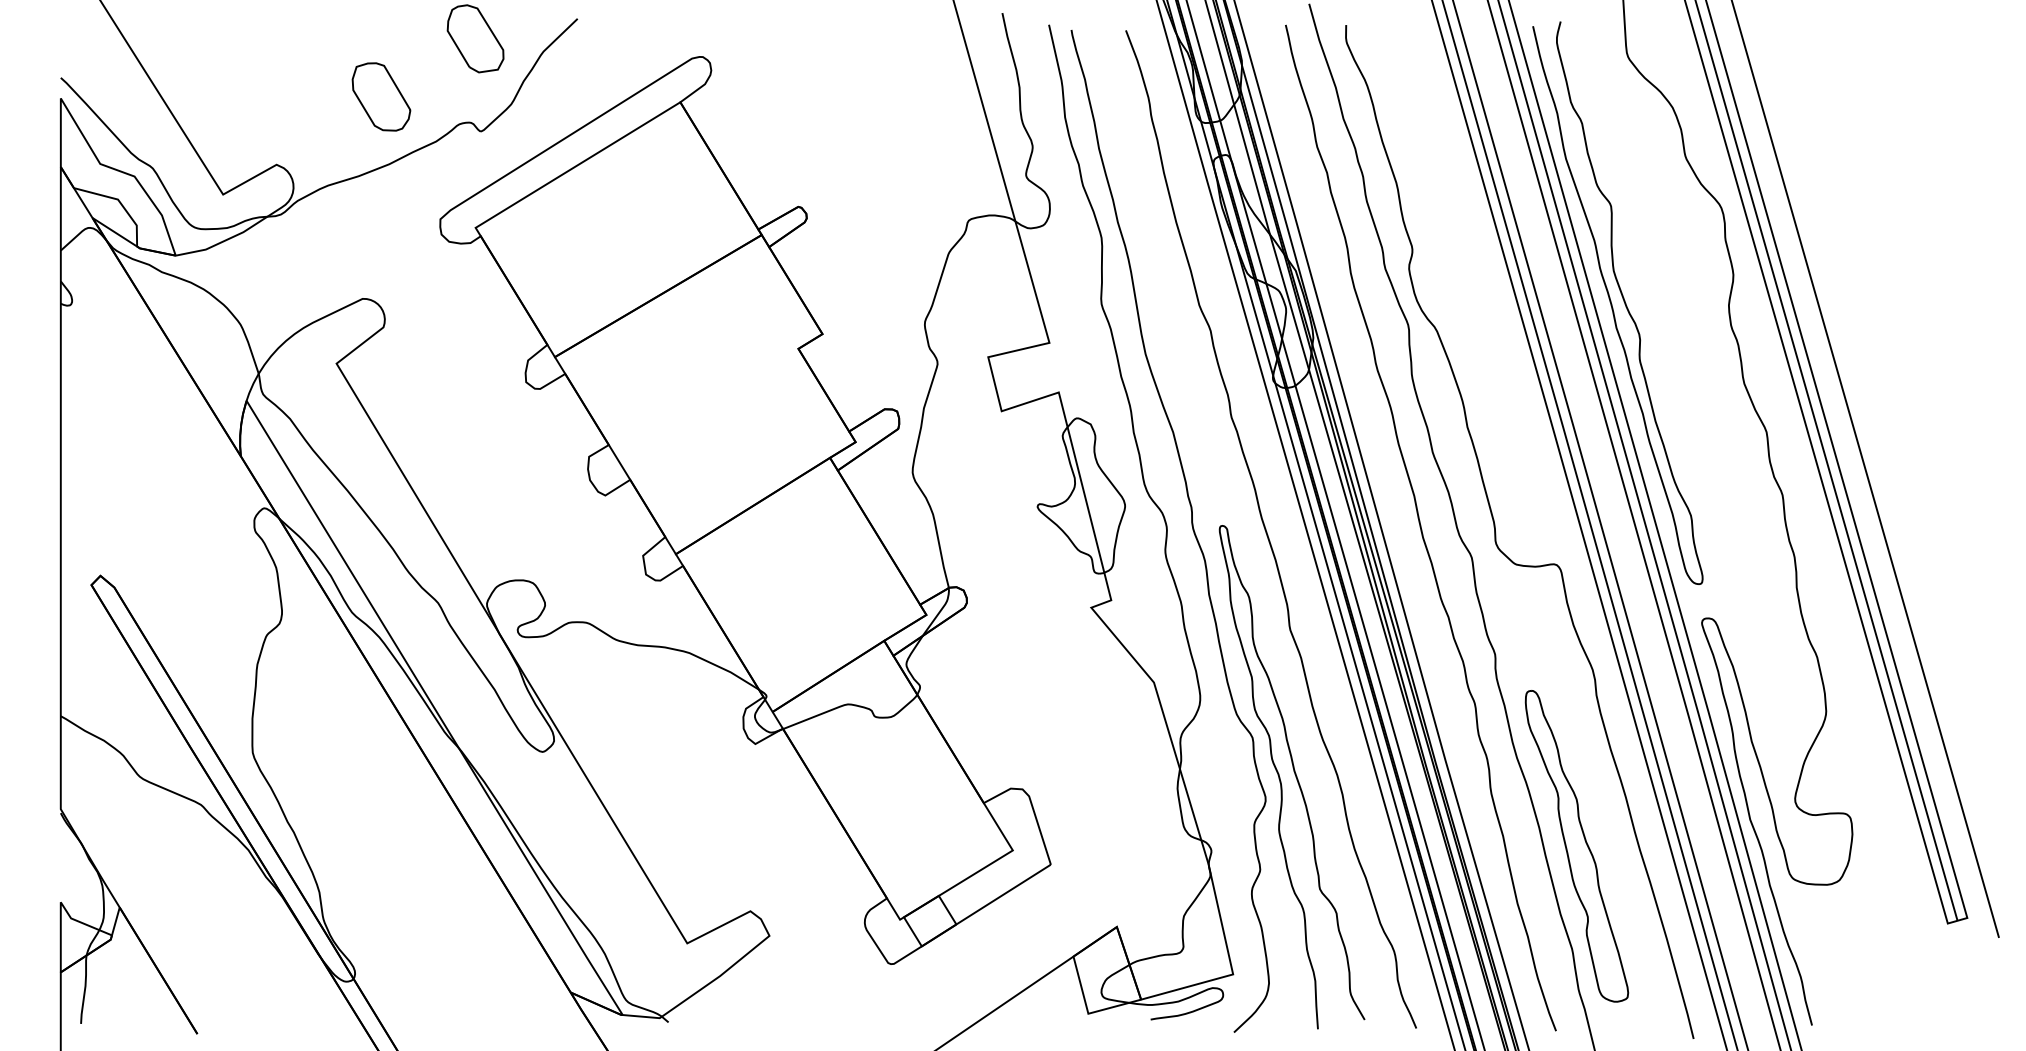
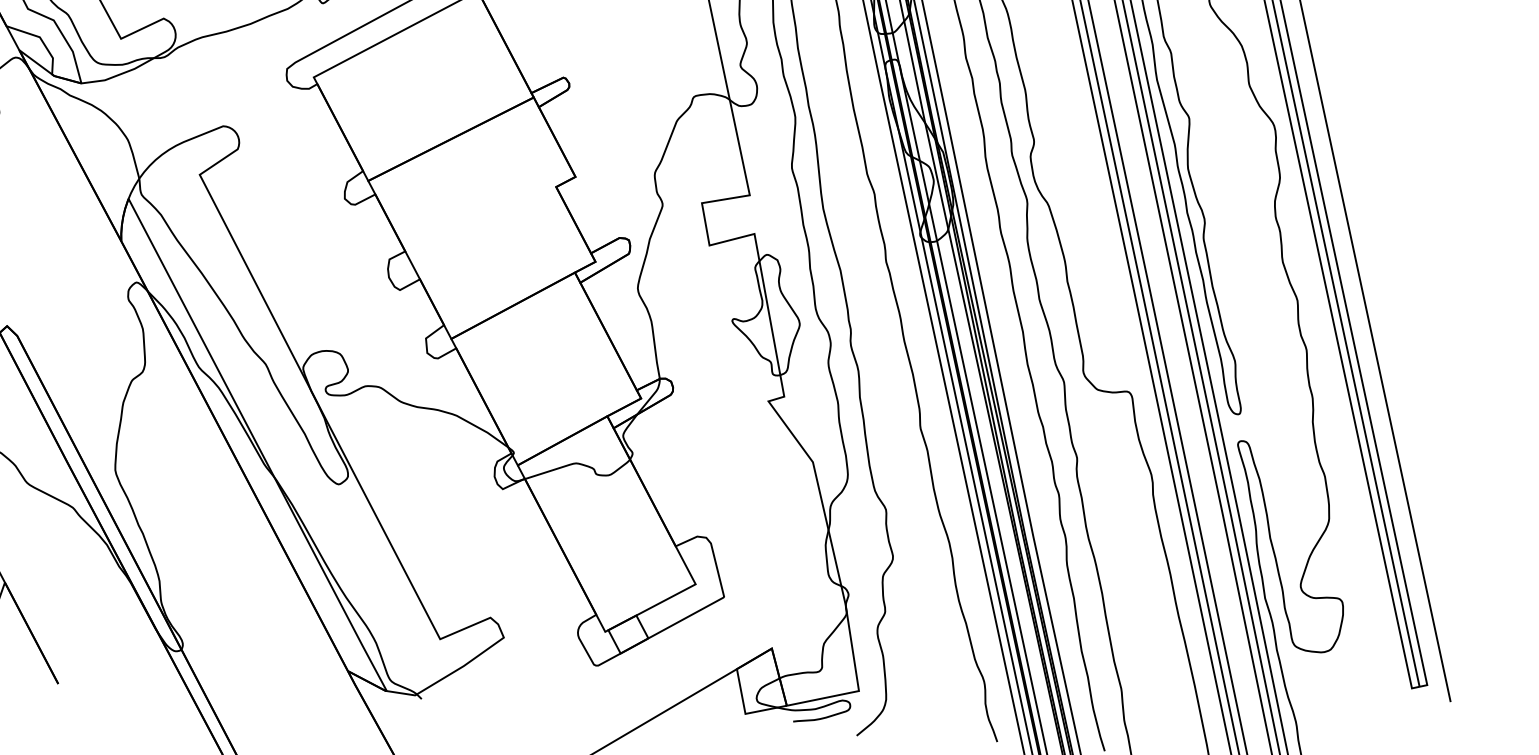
curve: (1295, 777) -> (917, 542), removed
part: (1576, 846) -> (1129, 610), removed

